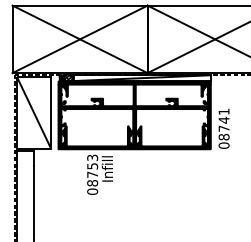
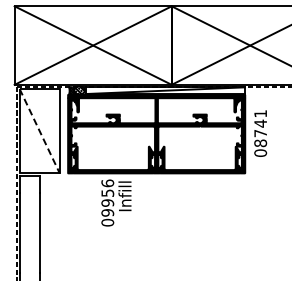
line: (33, 113) -> (39, 131), solid -> dashed
text: (223, 128) -> (260, 133), moved
text: (92, 170) -> (107, 197), 08753 -> 09956

